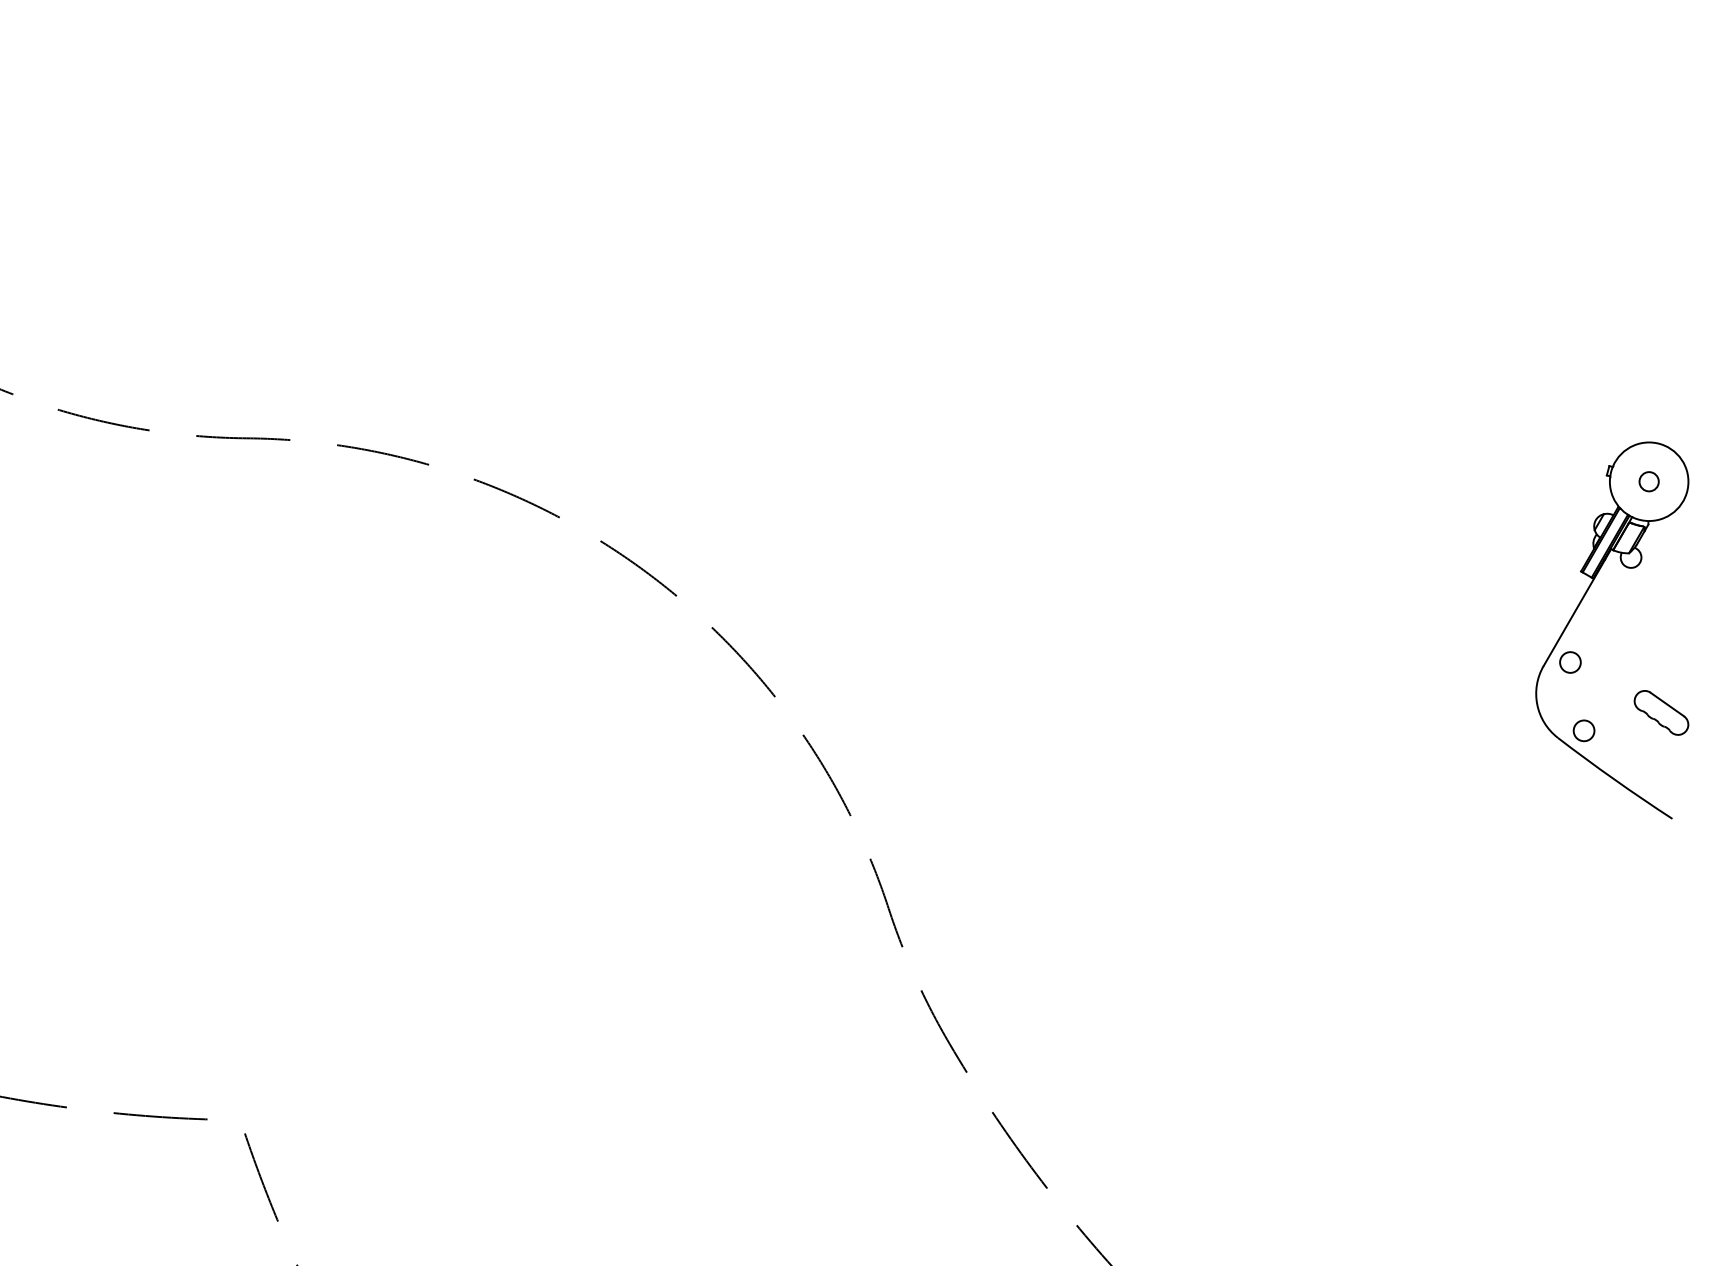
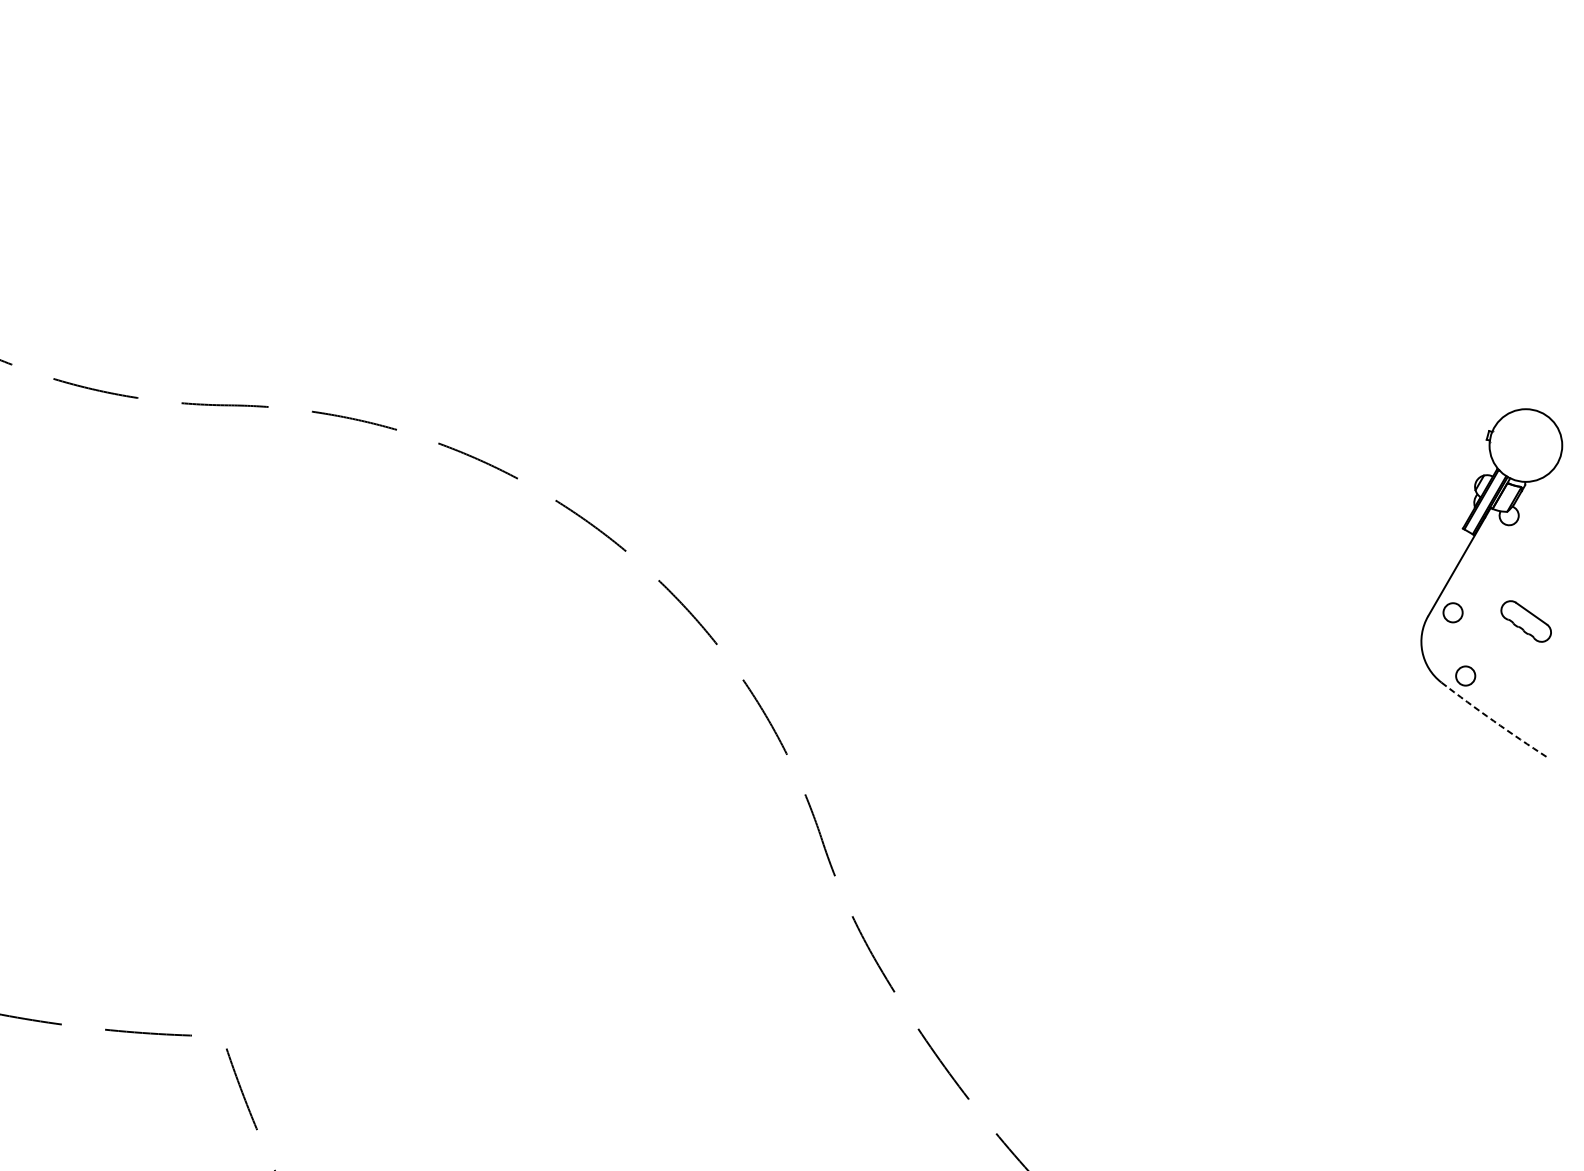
circle: (1648, 481) -> (1525, 445), removed
part: (1661, 712) -> (1526, 621), moved
arc: (1614, 779) -> (1493, 721), solid -> dashed

